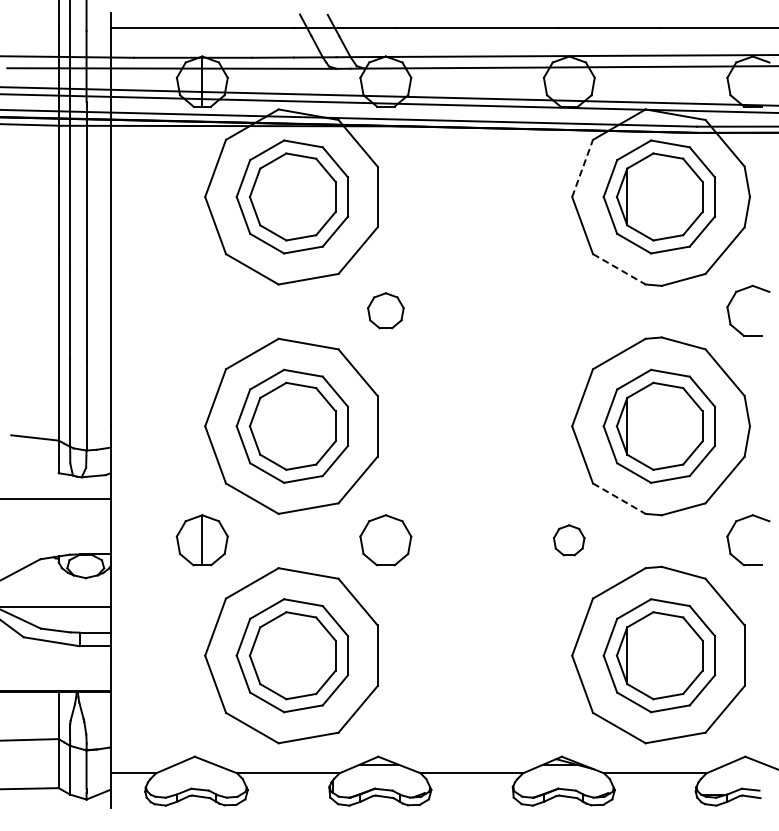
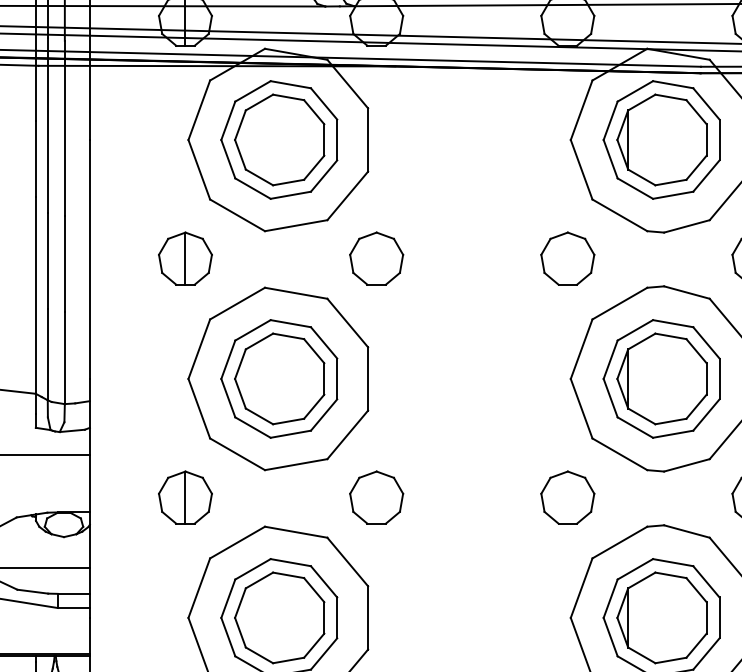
line: (582, 167) -> (581, 109), dashed -> solid
line: (619, 269) -> (620, 215), dashed -> solid
part: (201, 310) -> (184, 258), added
part: (385, 310) -> (376, 258), size x1.43
part: (568, 310) -> (566, 258), added
line: (619, 498) -> (620, 454), dashed -> solid
part: (568, 540) -> (566, 497), size x1.67

